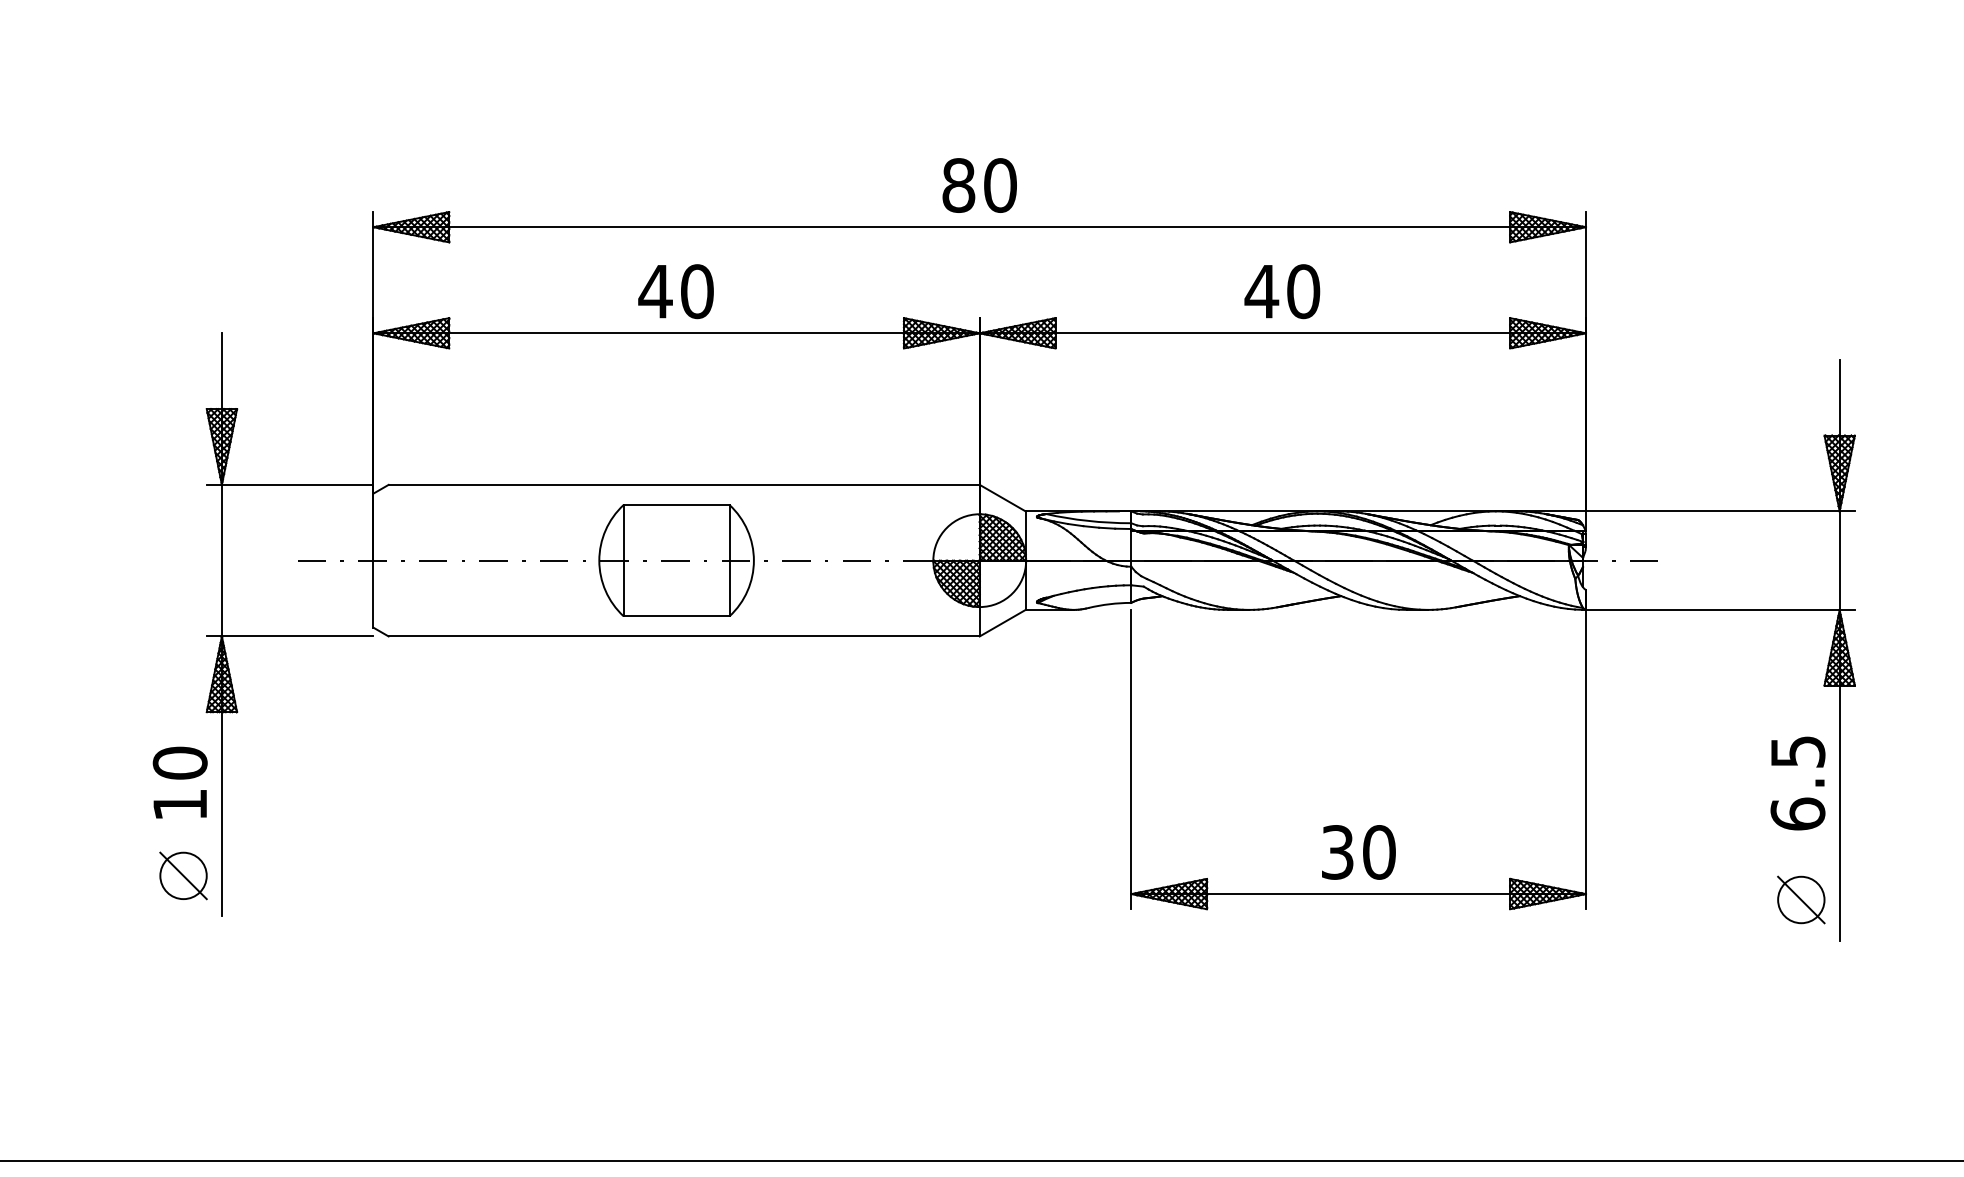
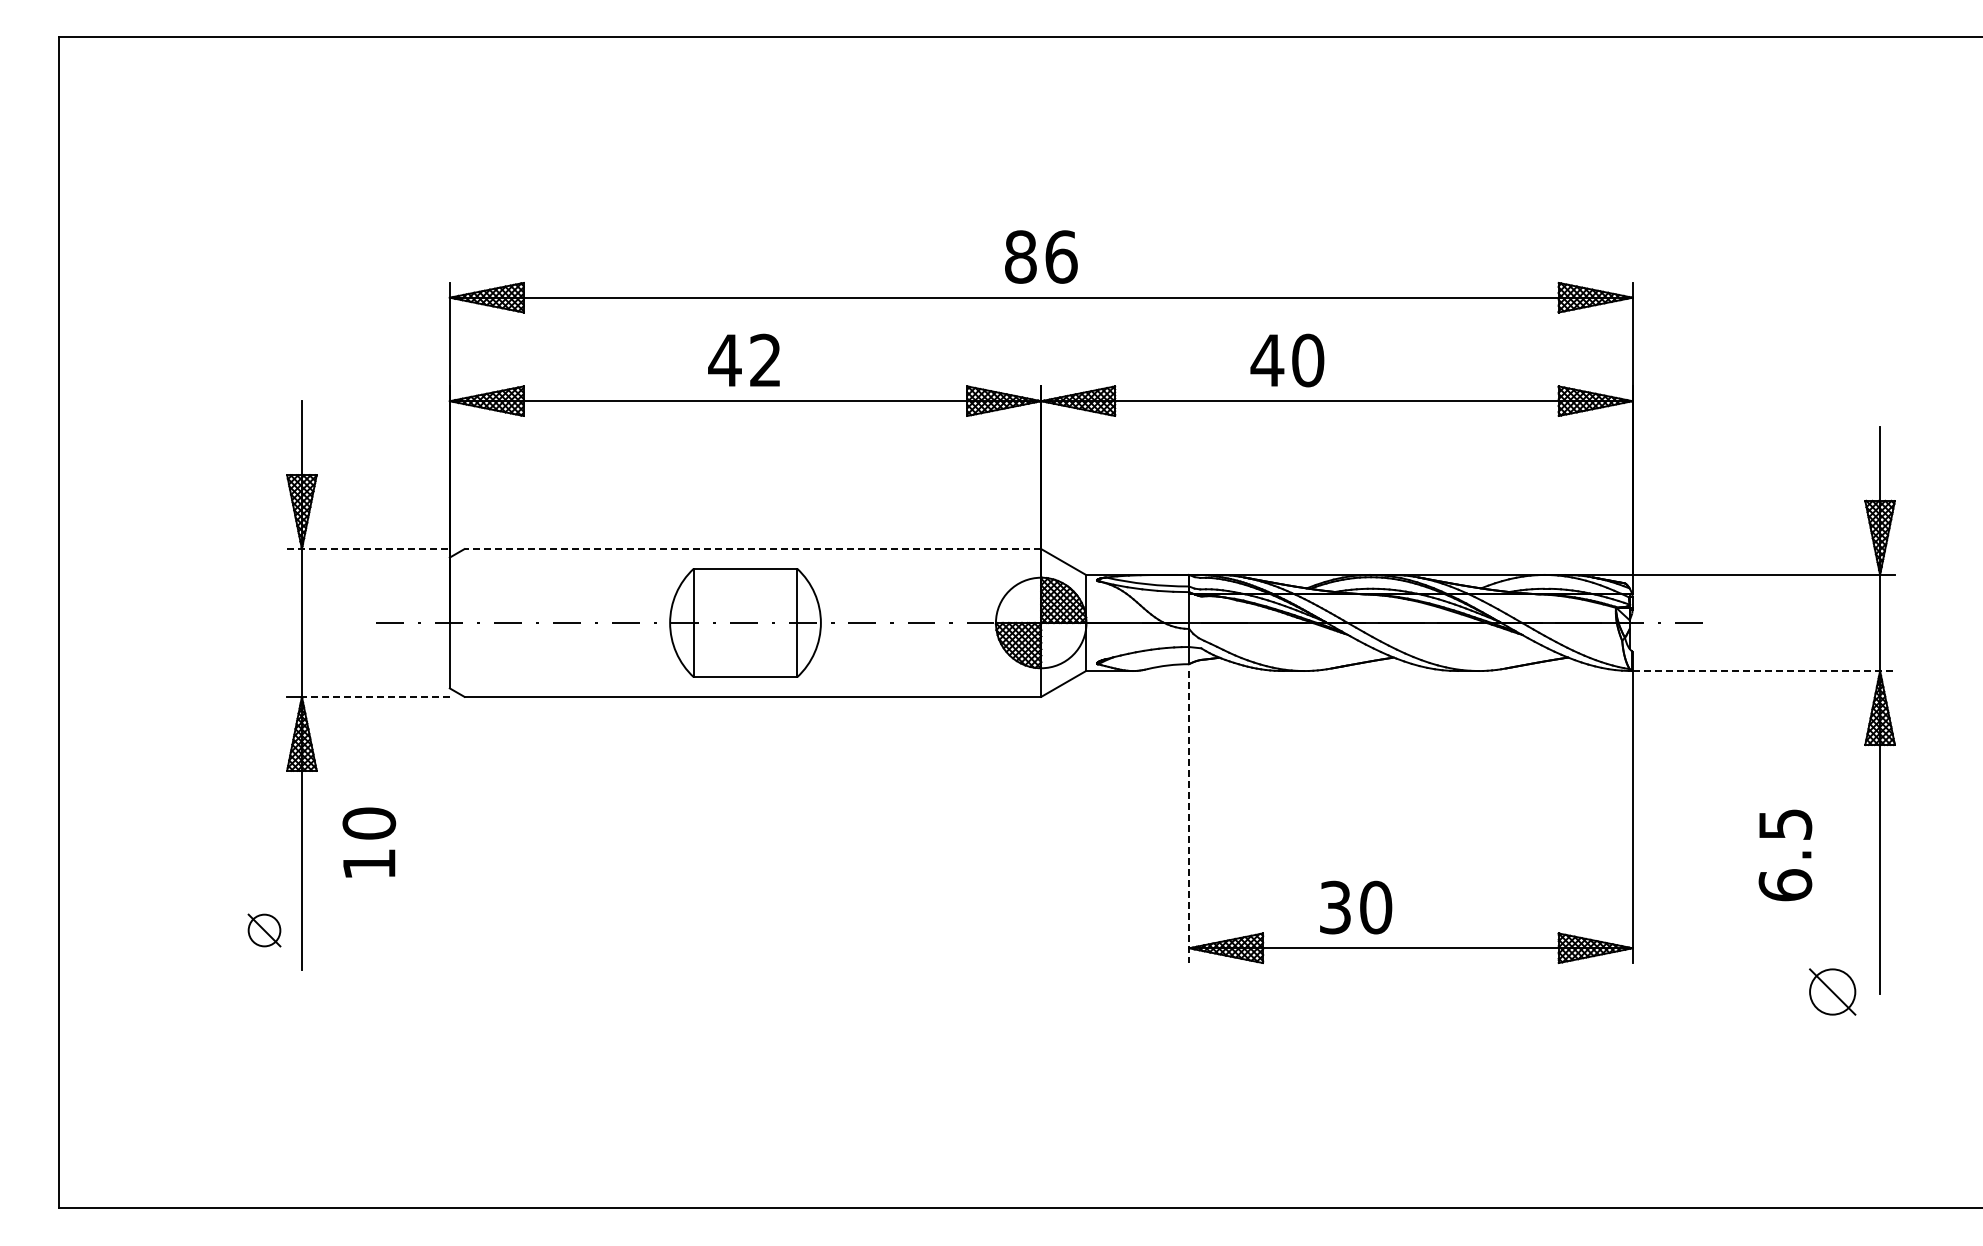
text: (1000, 184) -> (1061, 256), 80 -> 86
text: (697, 291) -> (765, 360), 40 -> 42
text: (1282, 291) -> (1287, 360), moved
line: (291, 485) -> (369, 549), solid -> dashed
line: (683, 485) -> (752, 549), solid -> dashed
line: (1721, 610) -> (1764, 671), solid -> dashed
line: (297, 636) -> (375, 696), solid -> dashed
line: (1131, 760) -> (1189, 817), solid -> dashed
text: (180, 782) -> (369, 842), moved
text: (1798, 783) -> (1785, 855), moved
text: (1359, 852) -> (1356, 907), moved
part: (183, 875) -> (264, 930), size x0.7
part: (1801, 899) -> (1832, 991), moved

